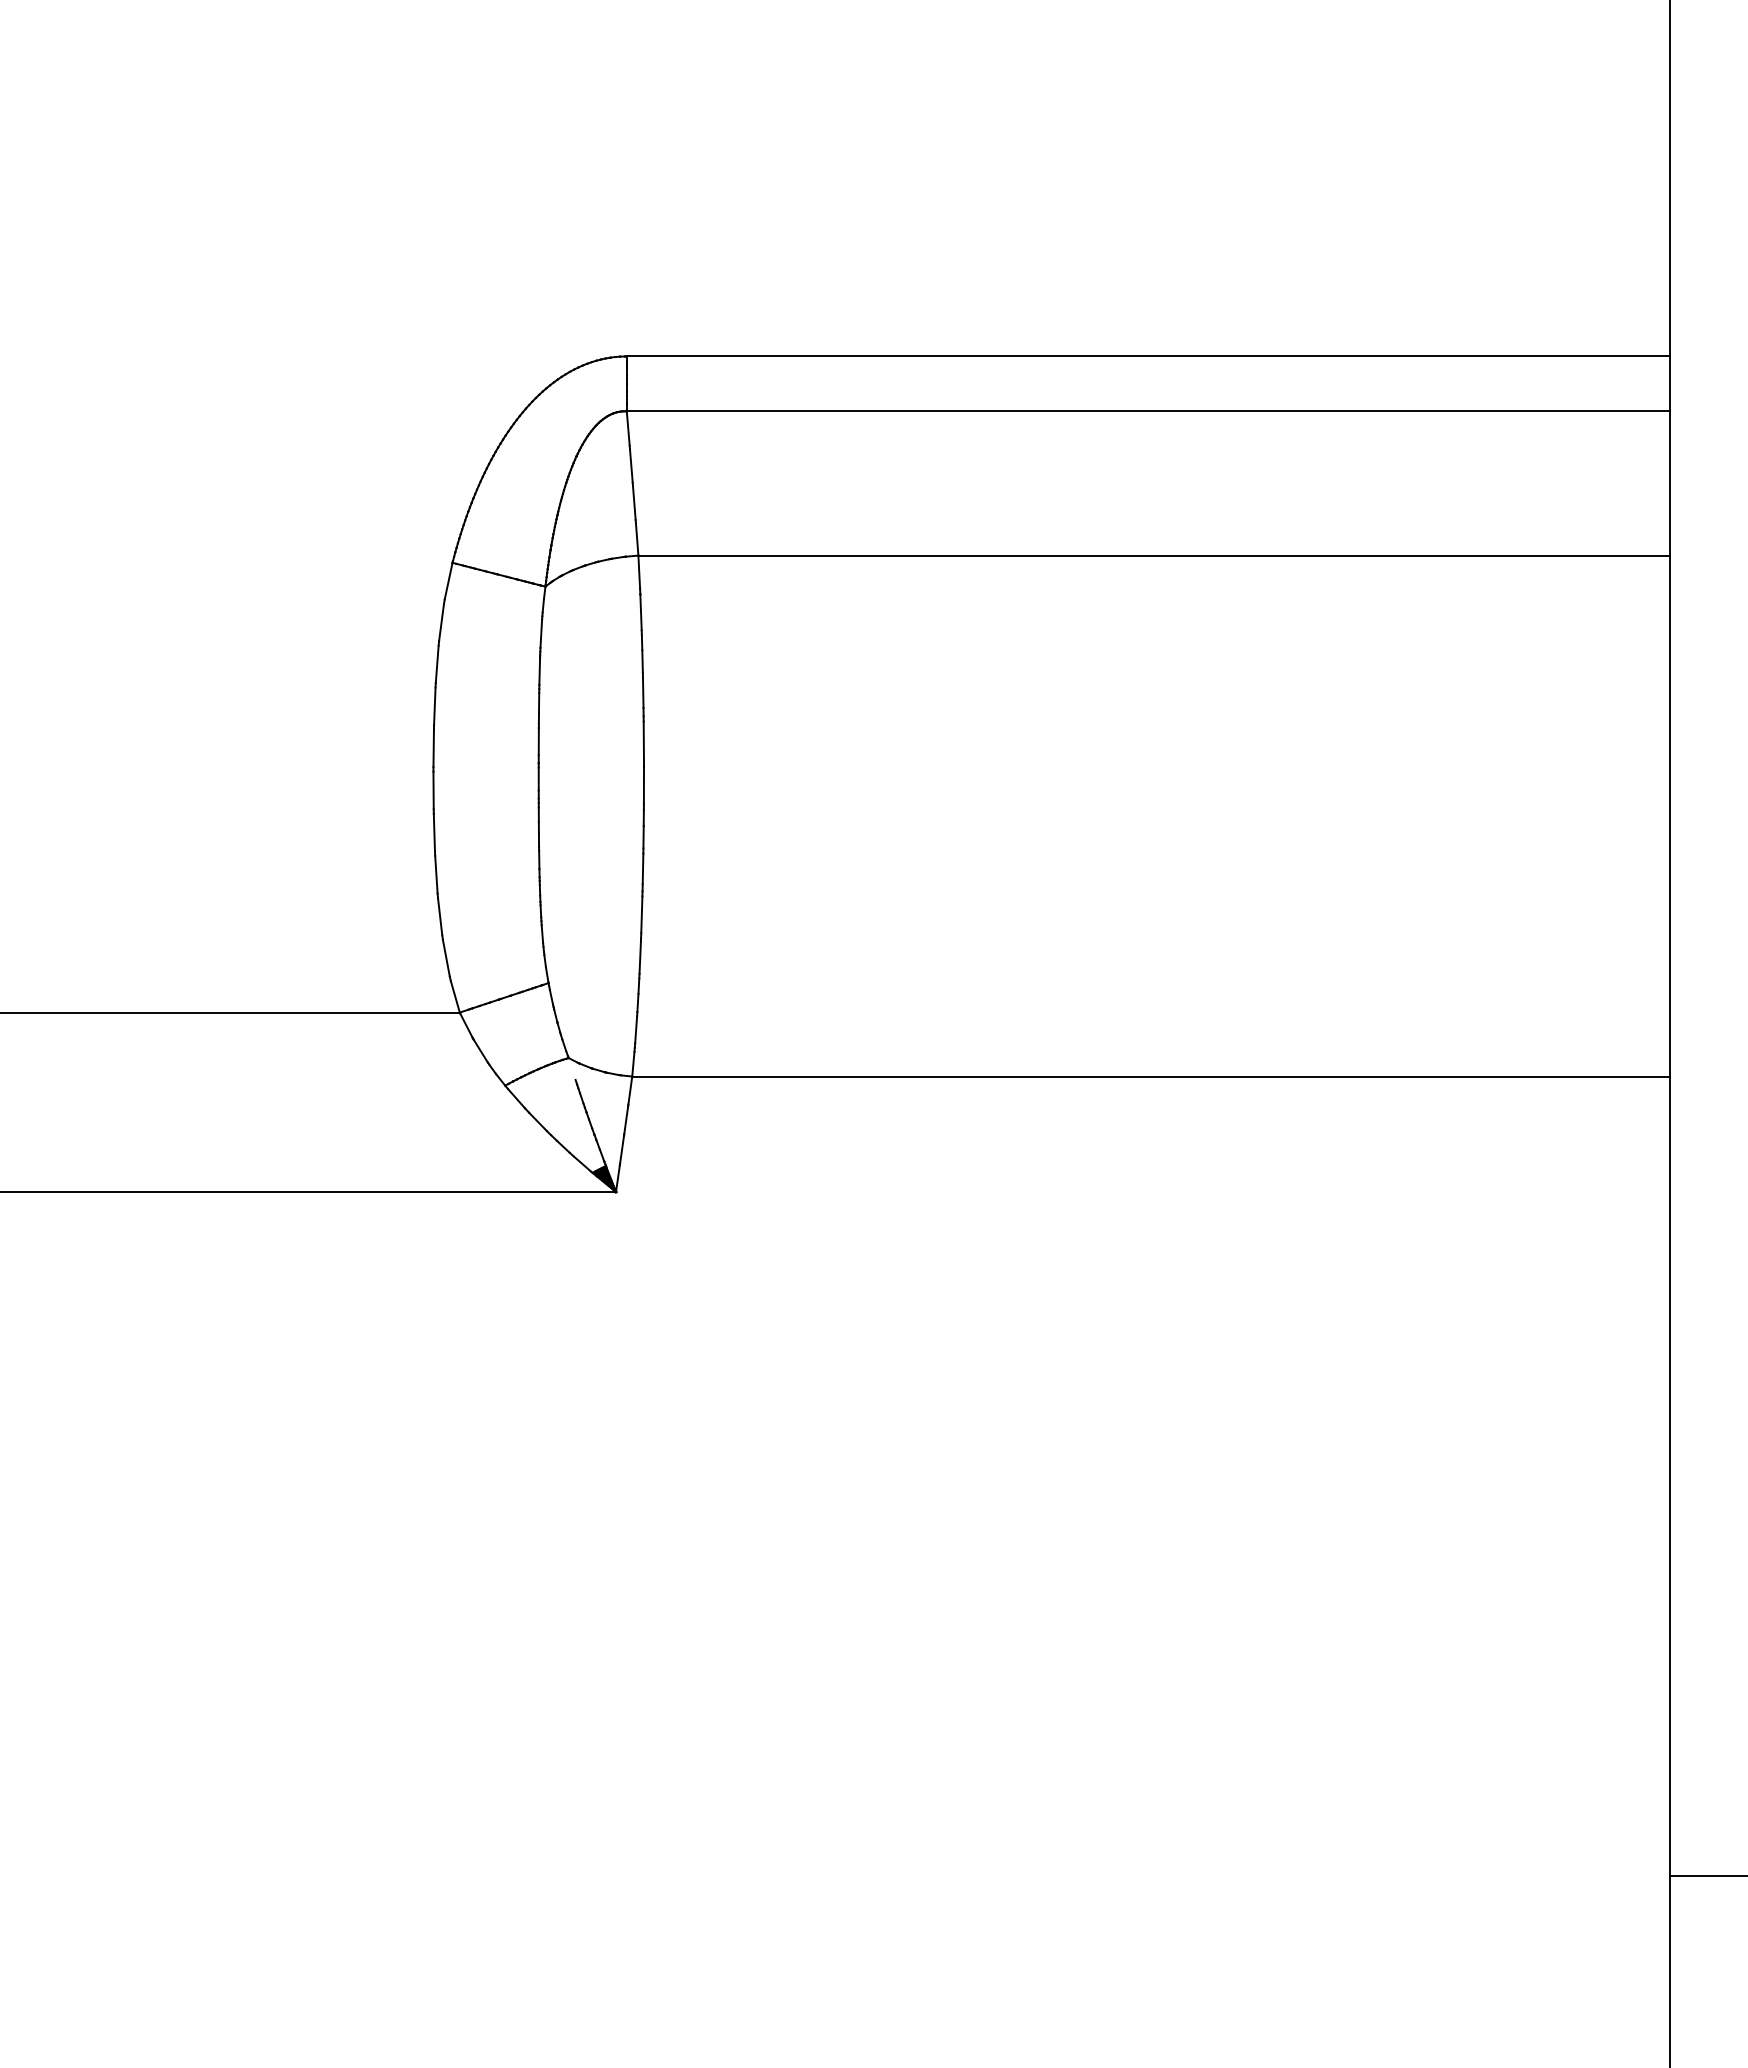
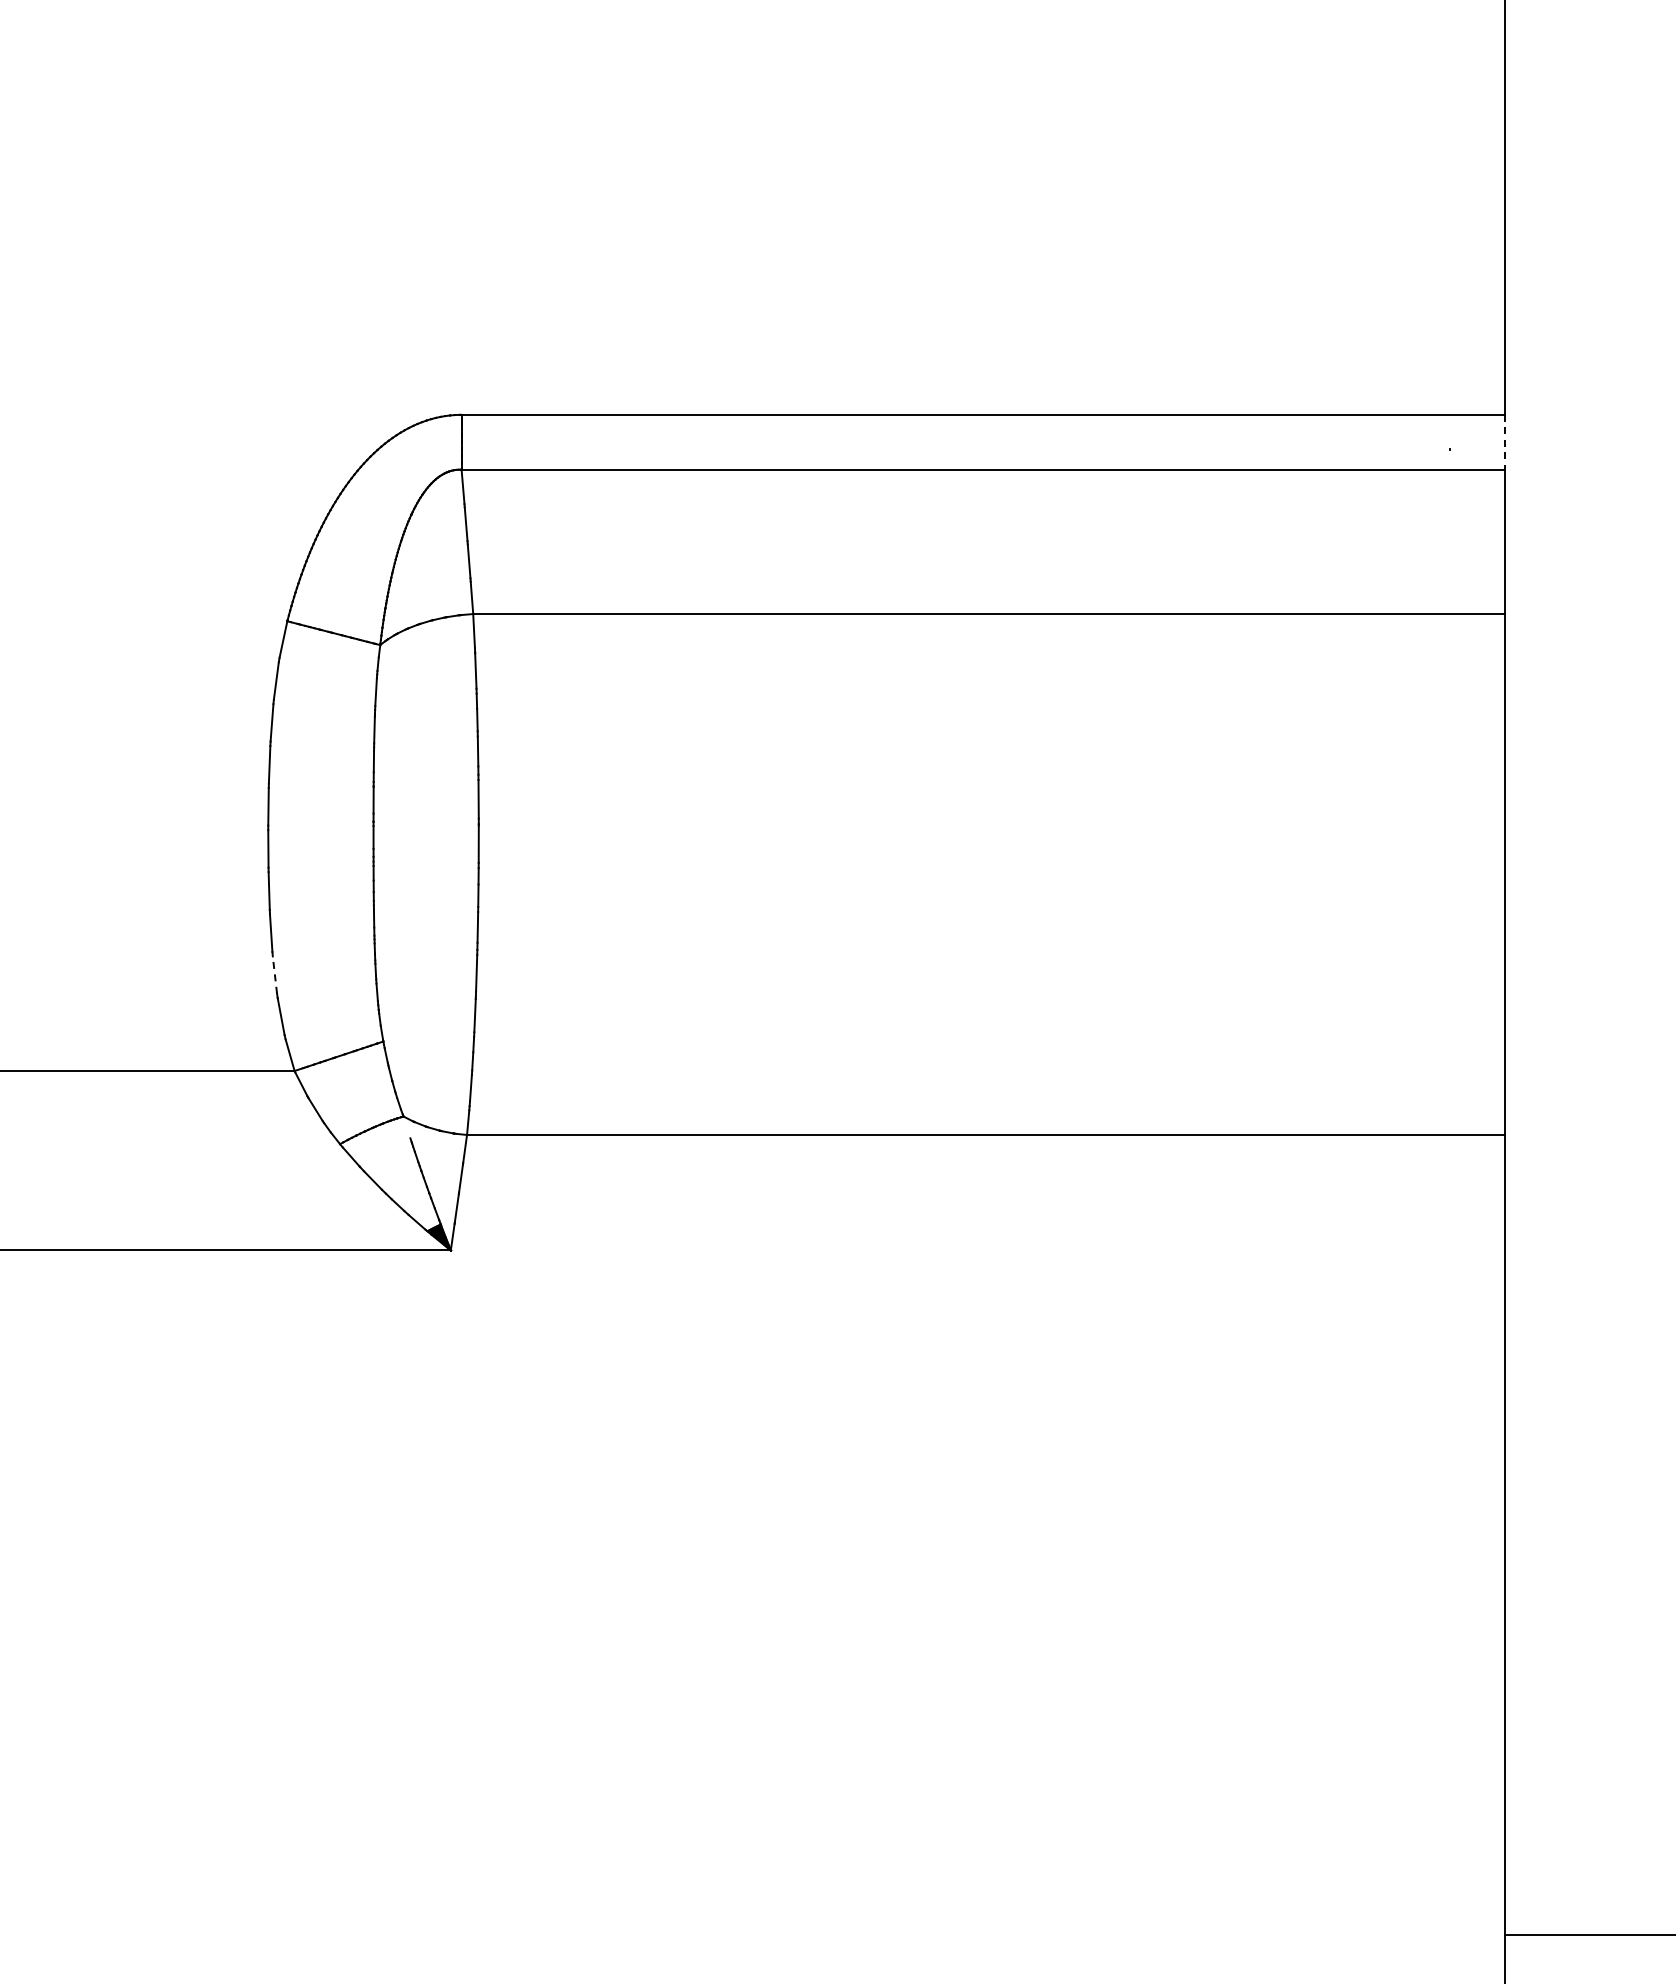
line: (1669, 384) -> (1504, 442), solid -> dashed
line: (440, 916) -> (275, 974), solid -> dashed

